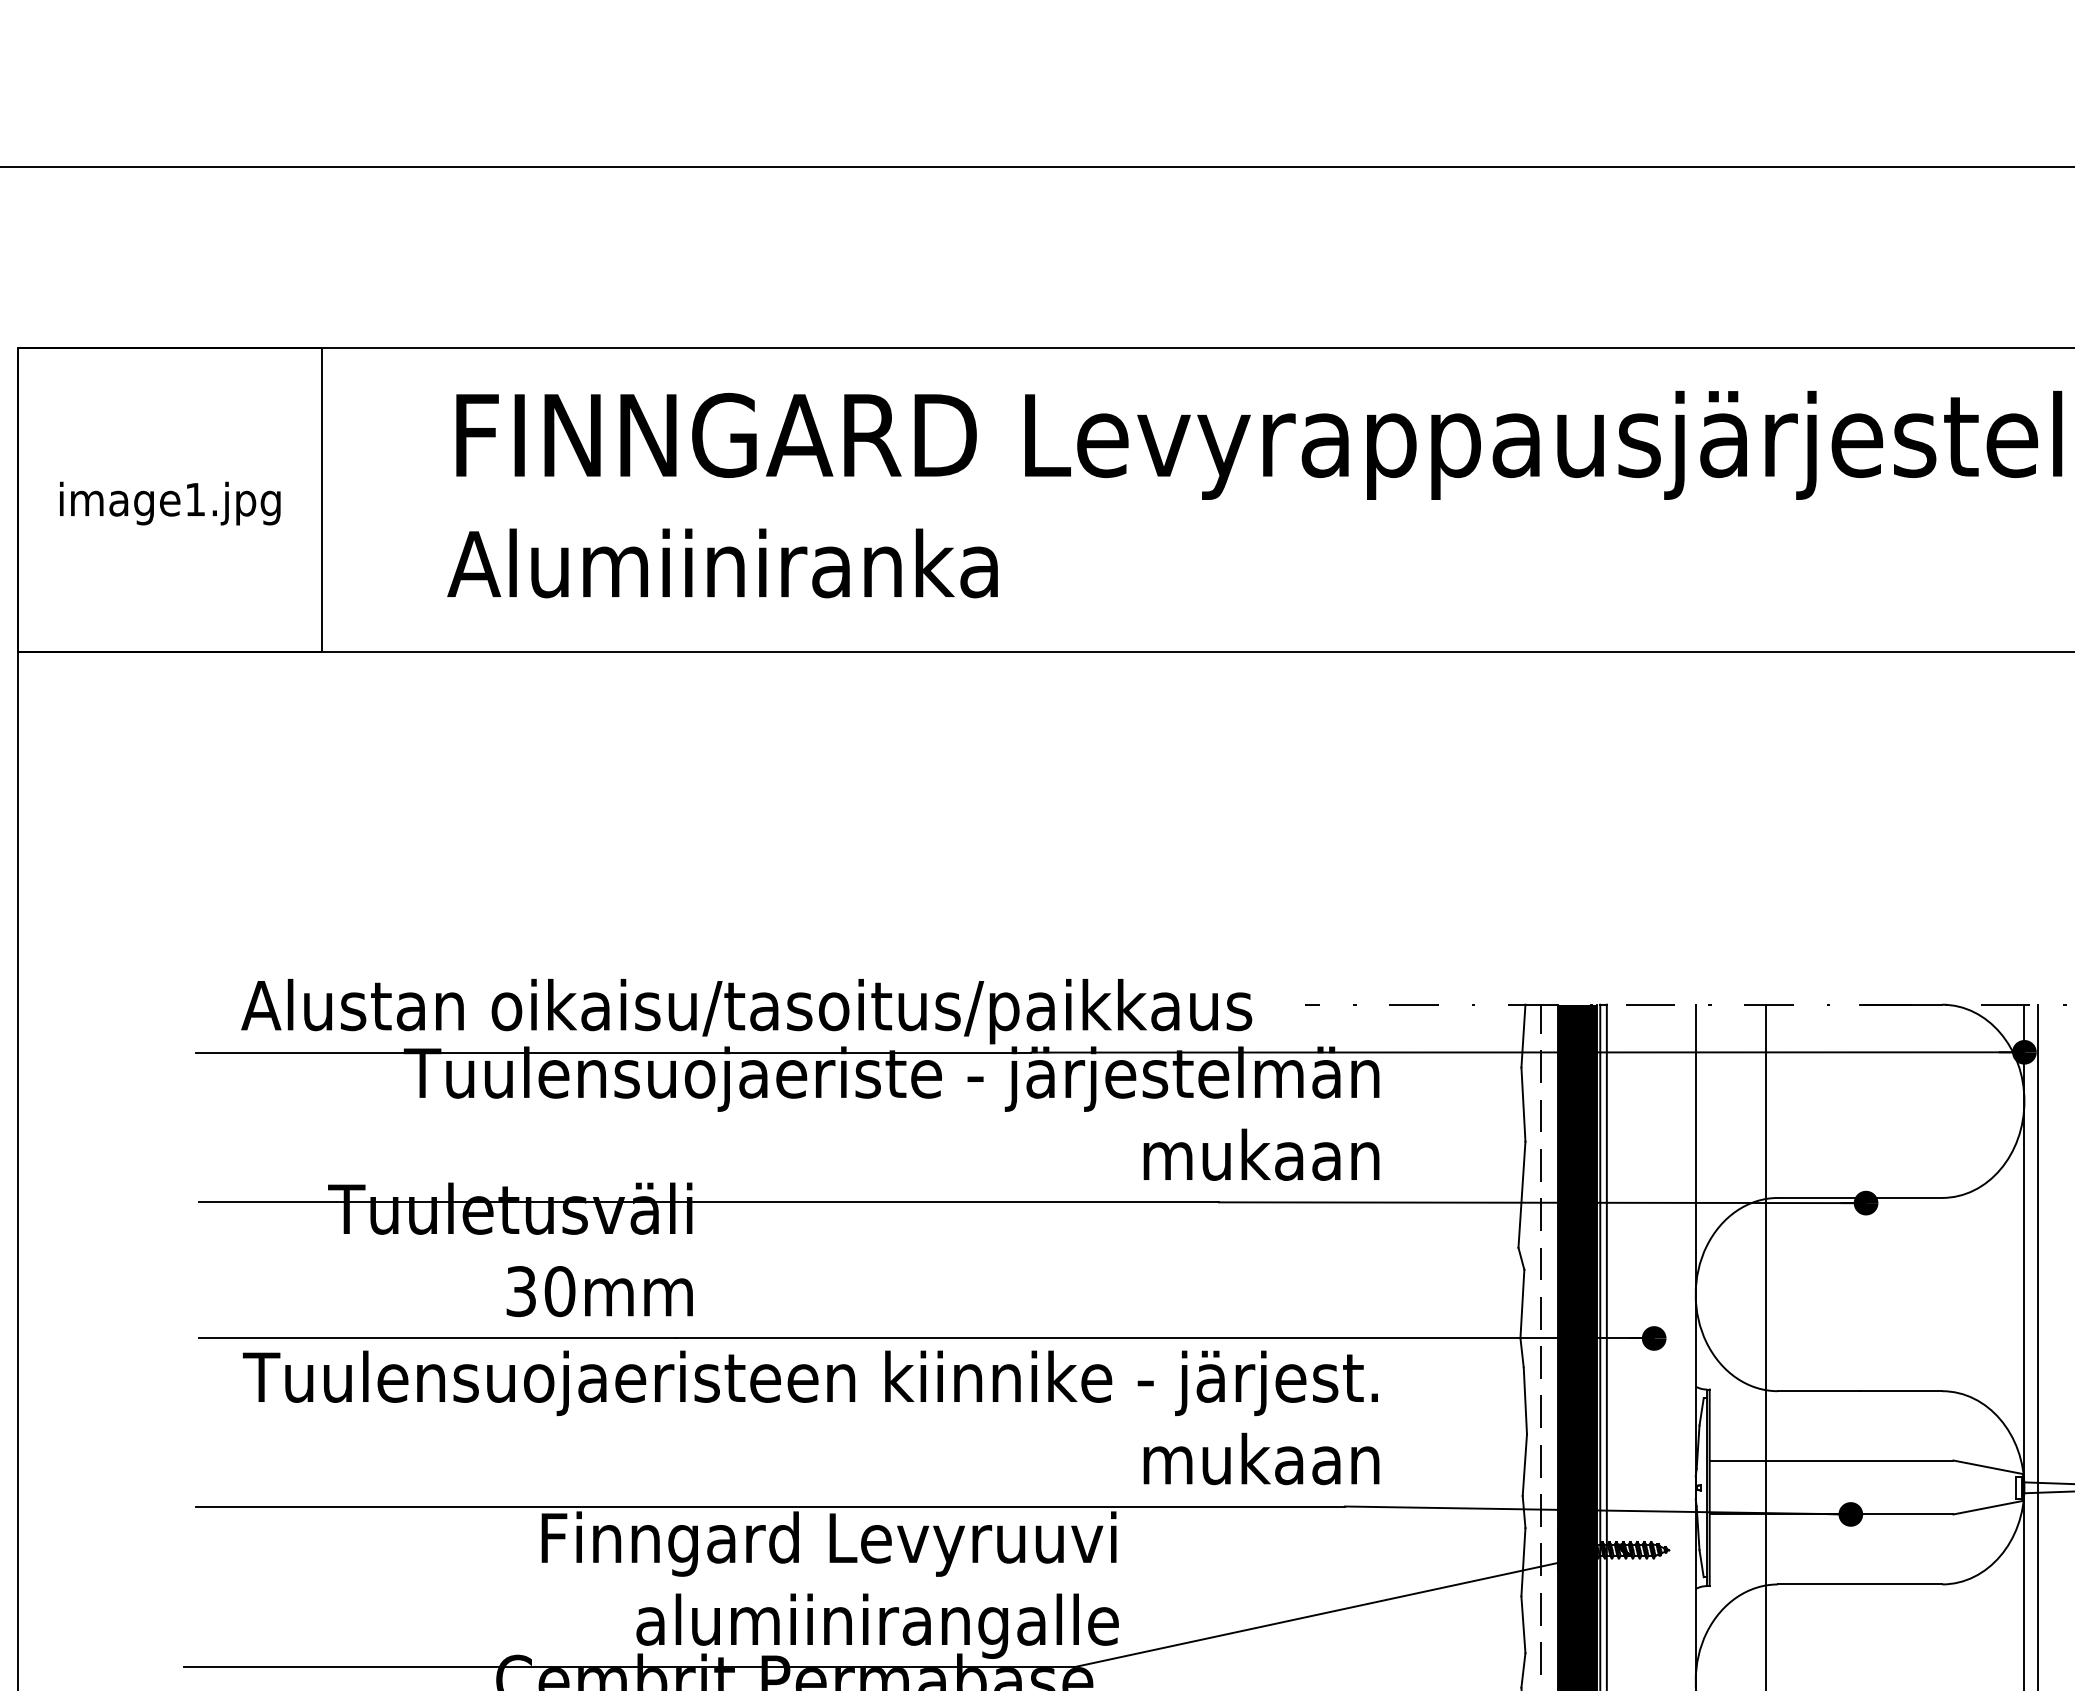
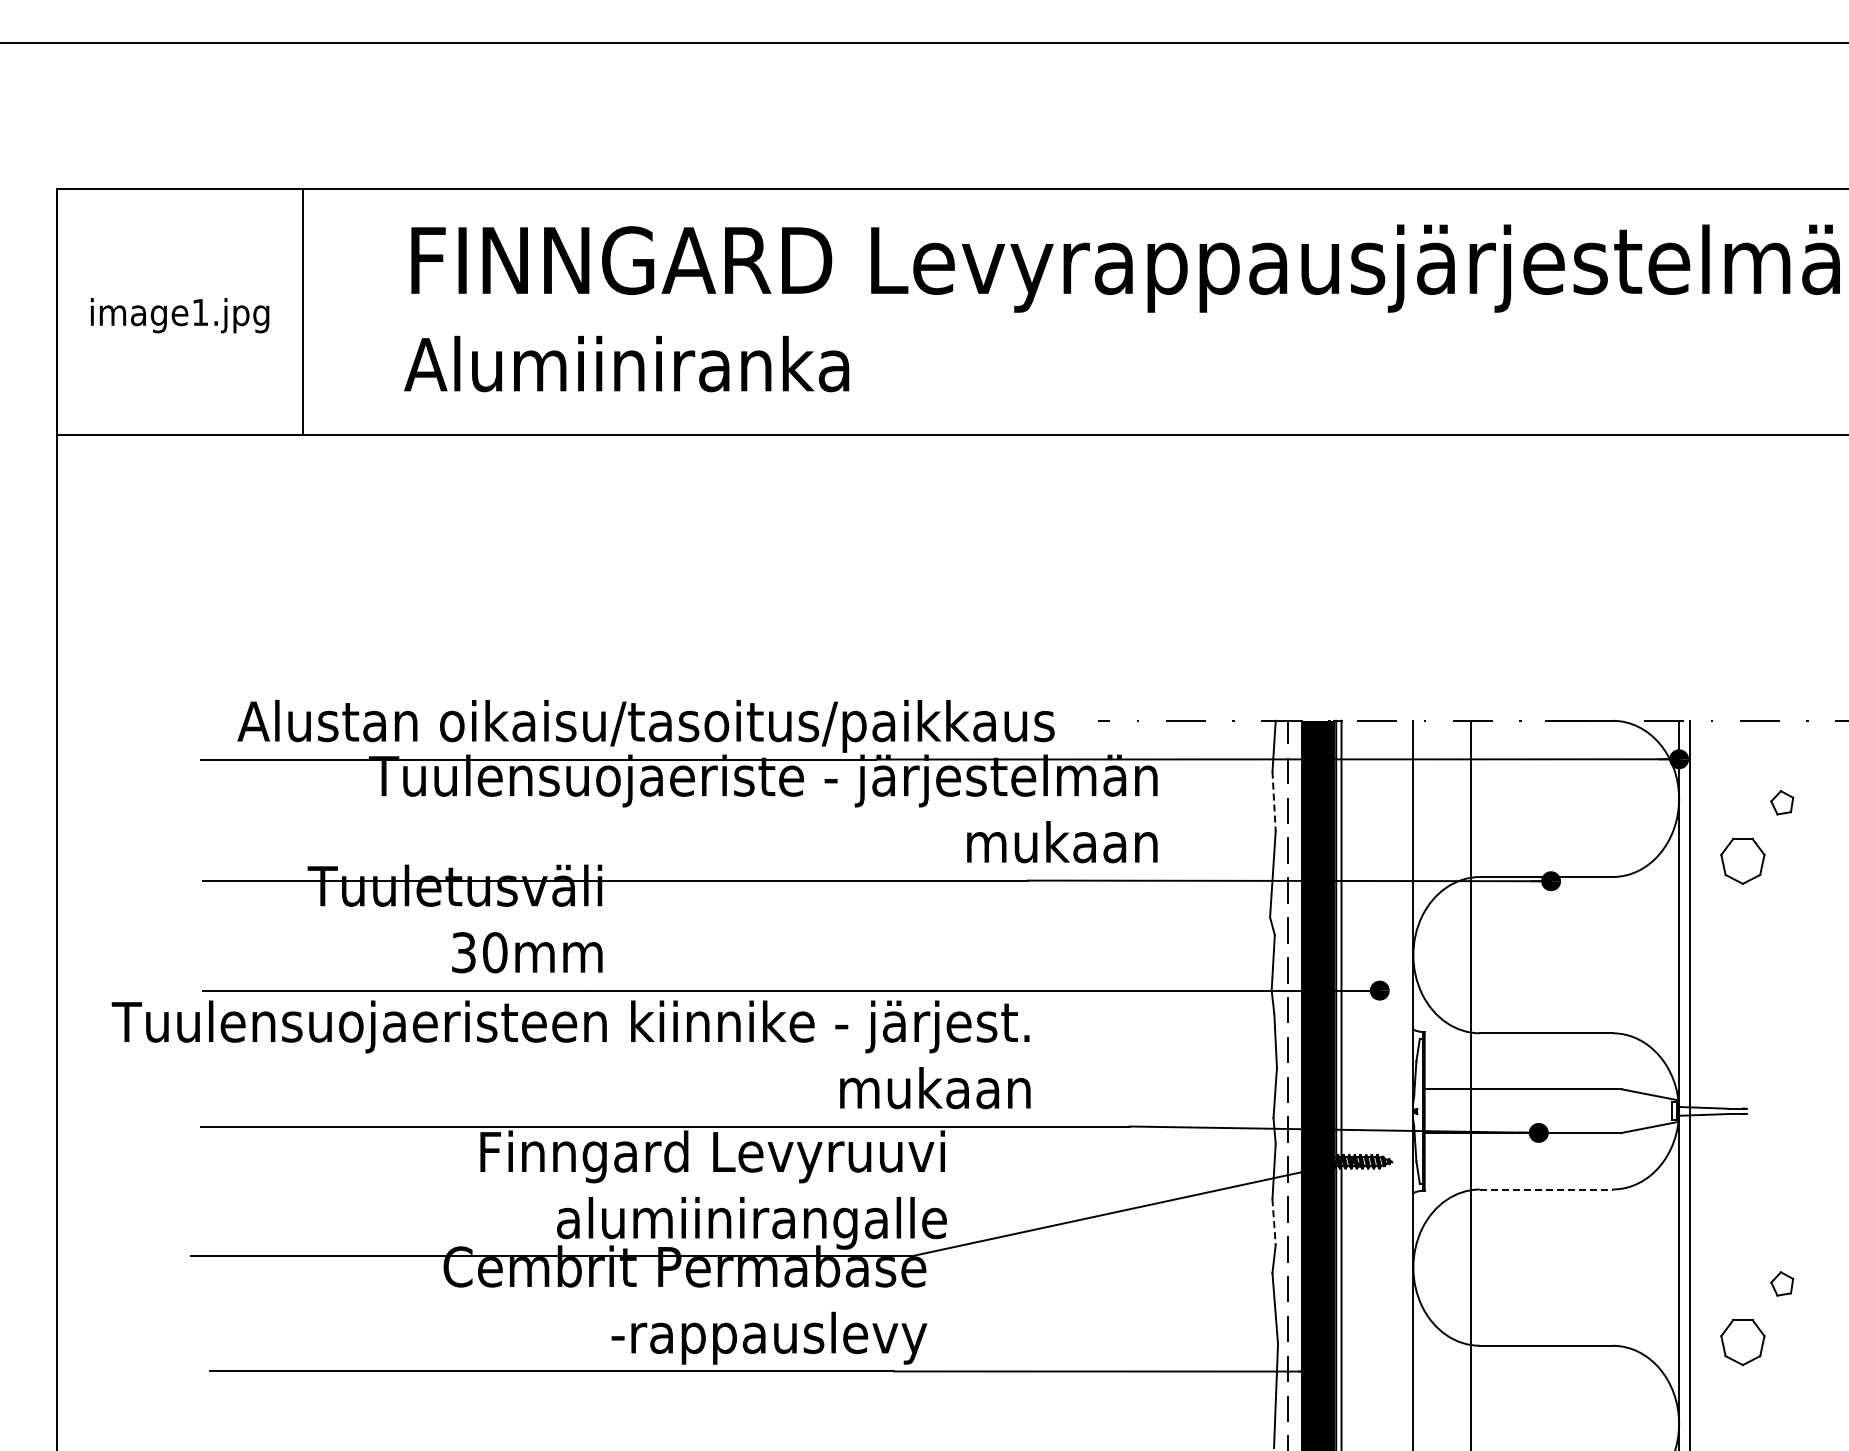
line: (1523, 1105) -> (1274, 802), solid -> dashed
text: (810, 1417) -> (570, 1054), moved
line: (1860, 1584) -> (1546, 1189), solid -> dashed
line: (1523, 1625) -> (1274, 1222), solid -> dashed

